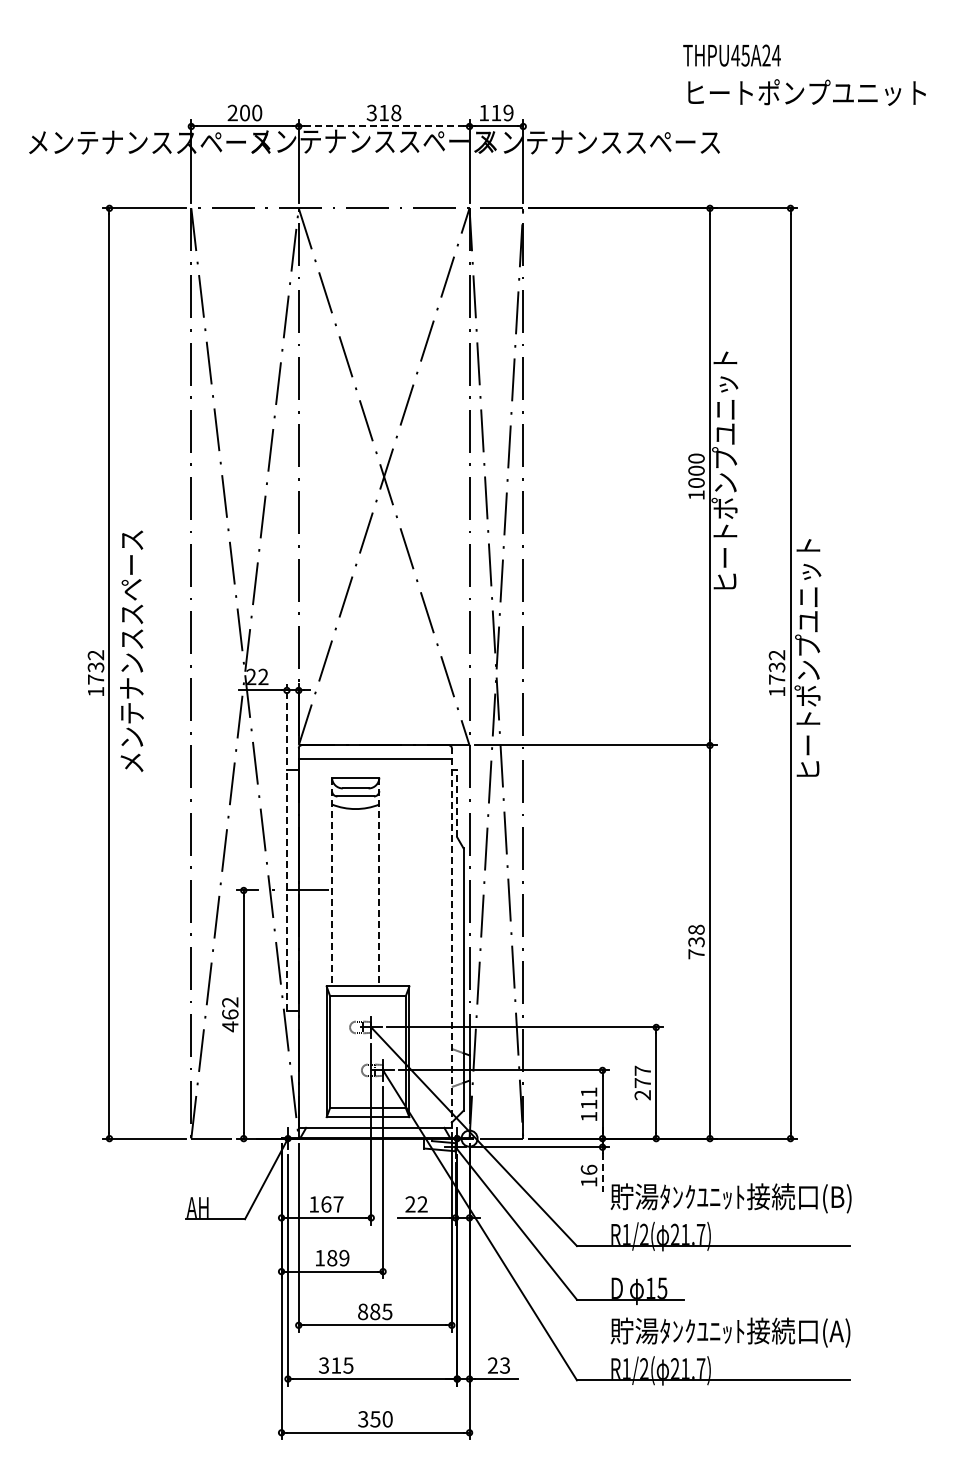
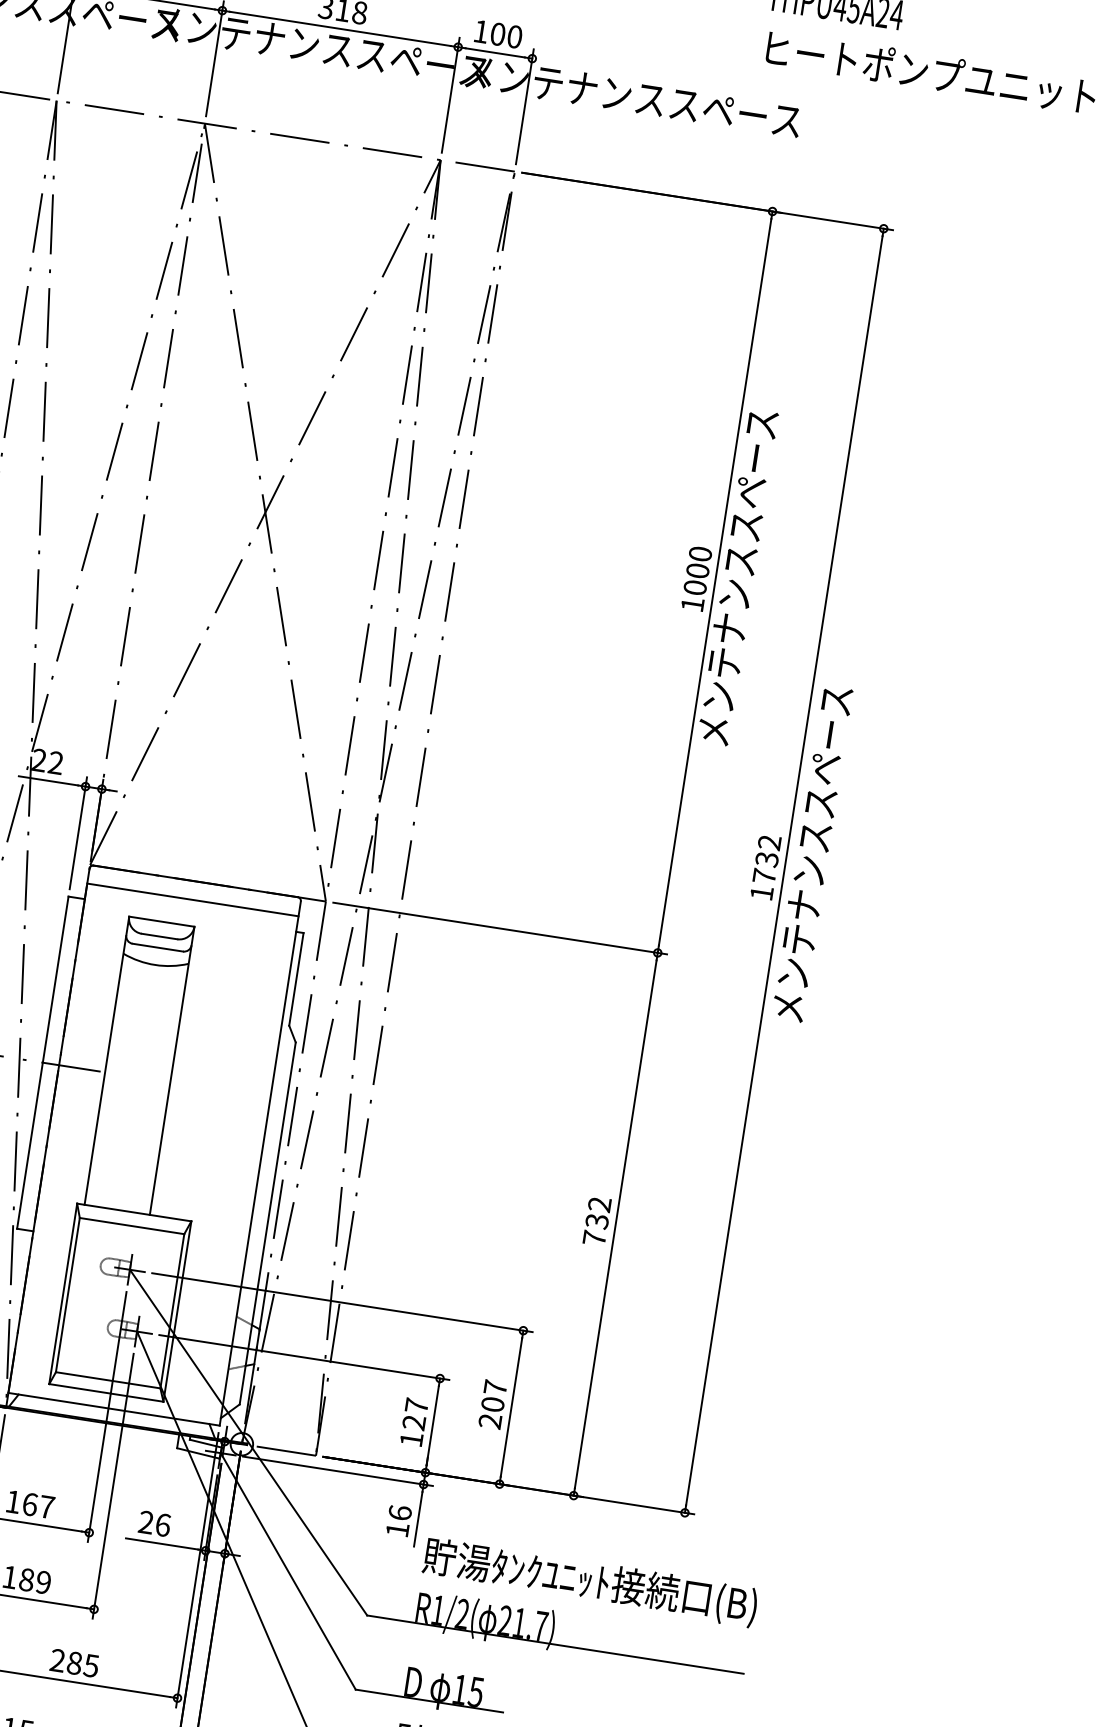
text: (502, 112) -> (506, 34), 119 -> 100
line: (384, 126) -> (340, 28), dashed -> solid
text: (724, 470) -> (736, 576), ヒートポンプユニット -> メンテナンススペース
text: (807, 658) -> (810, 853), ヒートポンプユニット -> メンテナンススペース
line: (286, 724) -> (77, 833), dashed -> solid
line: (457, 803) -> (296, 979), dashed -> solid
line: (332, 882) -> (107, 1061), dashed -> solid
line: (379, 882) -> (172, 1071), dashed -> solid
line: (286, 889) -> (42, 1061), dashed -> solid
text: (696, 929) -> (599, 1204), 738 -> 732
line: (451, 938) -> (259, 1164), dashed -> solid
text: (642, 1082) -> (492, 1403), 277 -> 207
text: (588, 1098) -> (414, 1414), 111 -> 127
line: (602, 1172) -> (418, 1519), dashed -> solid
text: (422, 1204) -> (162, 1525), 22 -> 26
text: (363, 1311) -> (58, 1660), 885 -> 285

